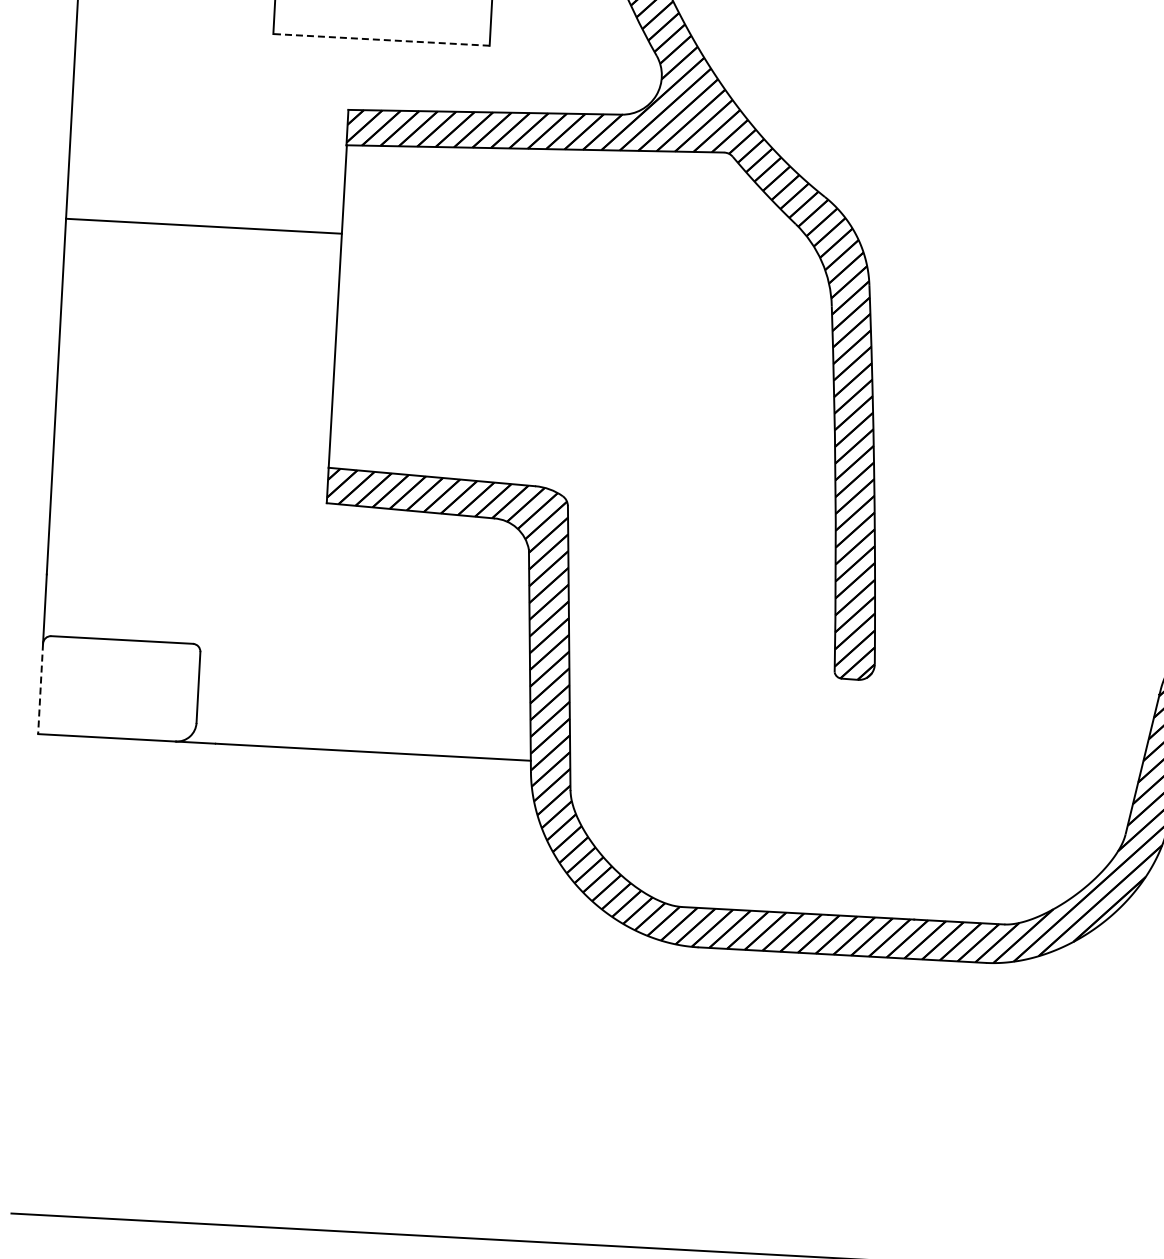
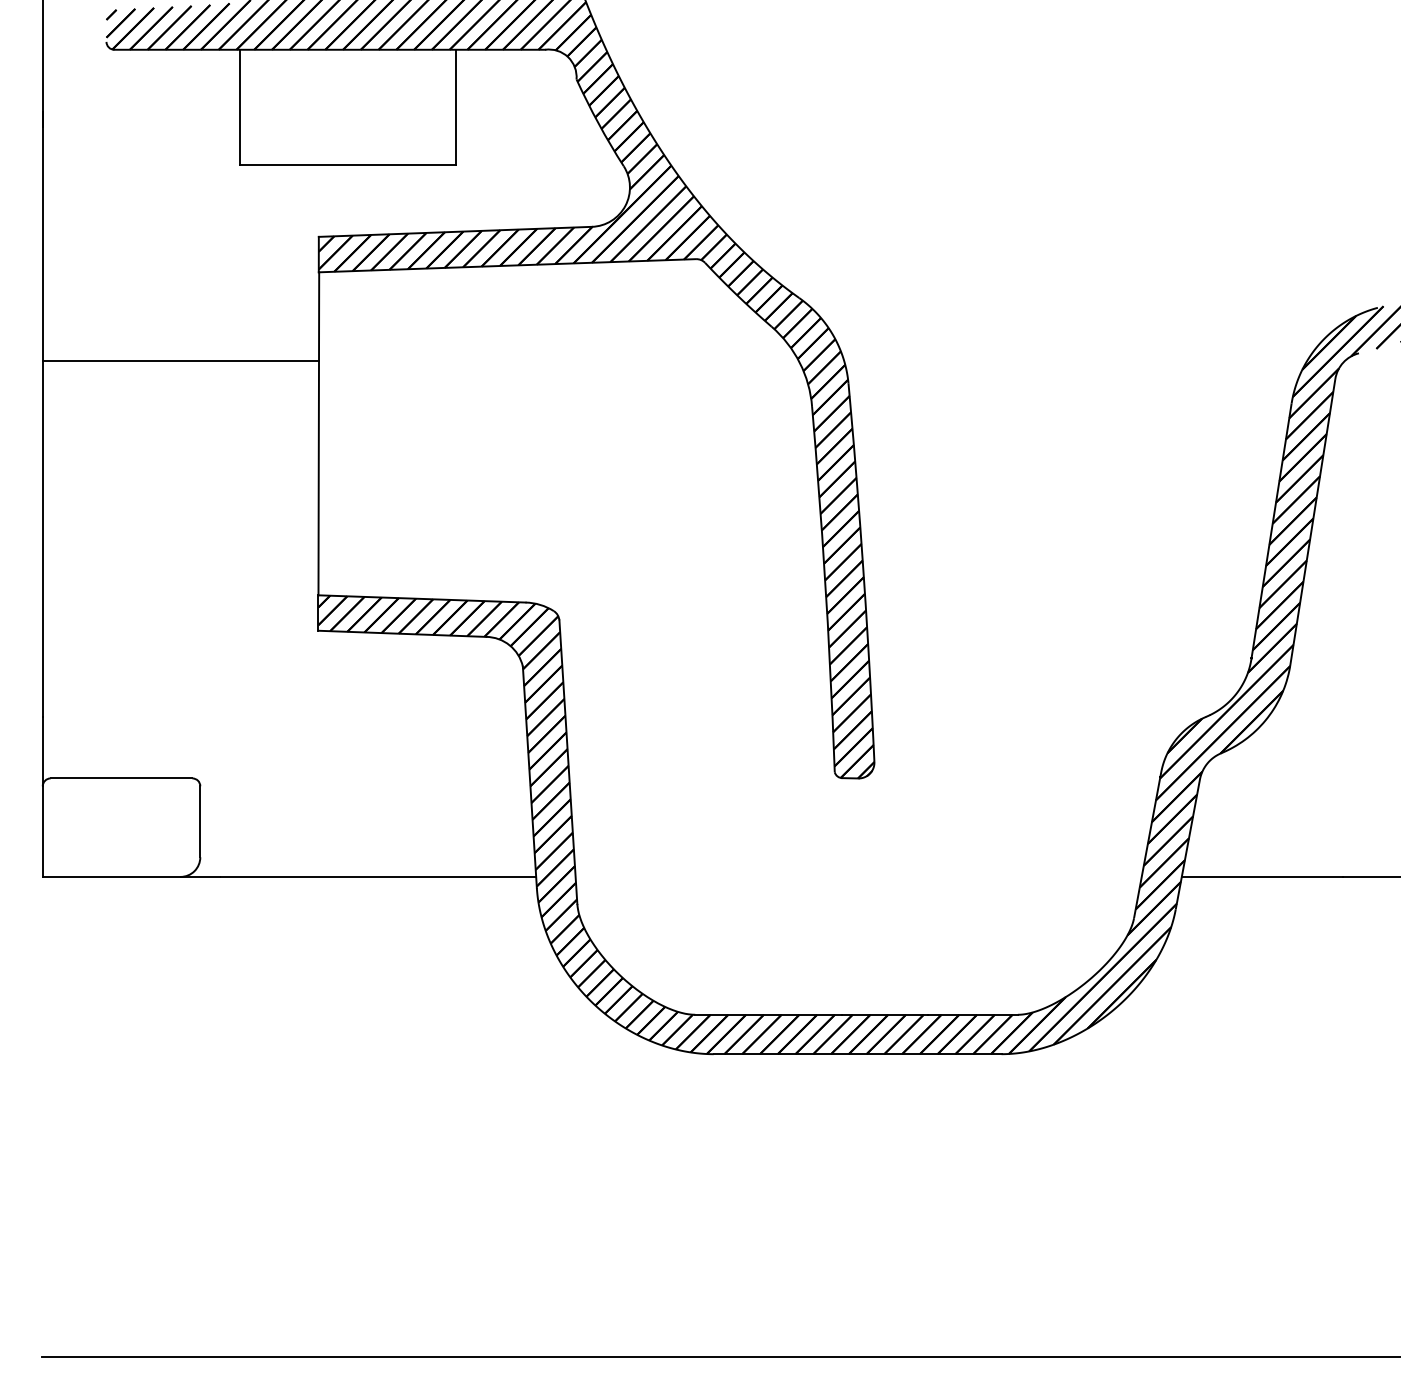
line: (380, 40) -> (347, 165), dashed -> solid
line: (40, 689) -> (42, 832), dashed -> solid

